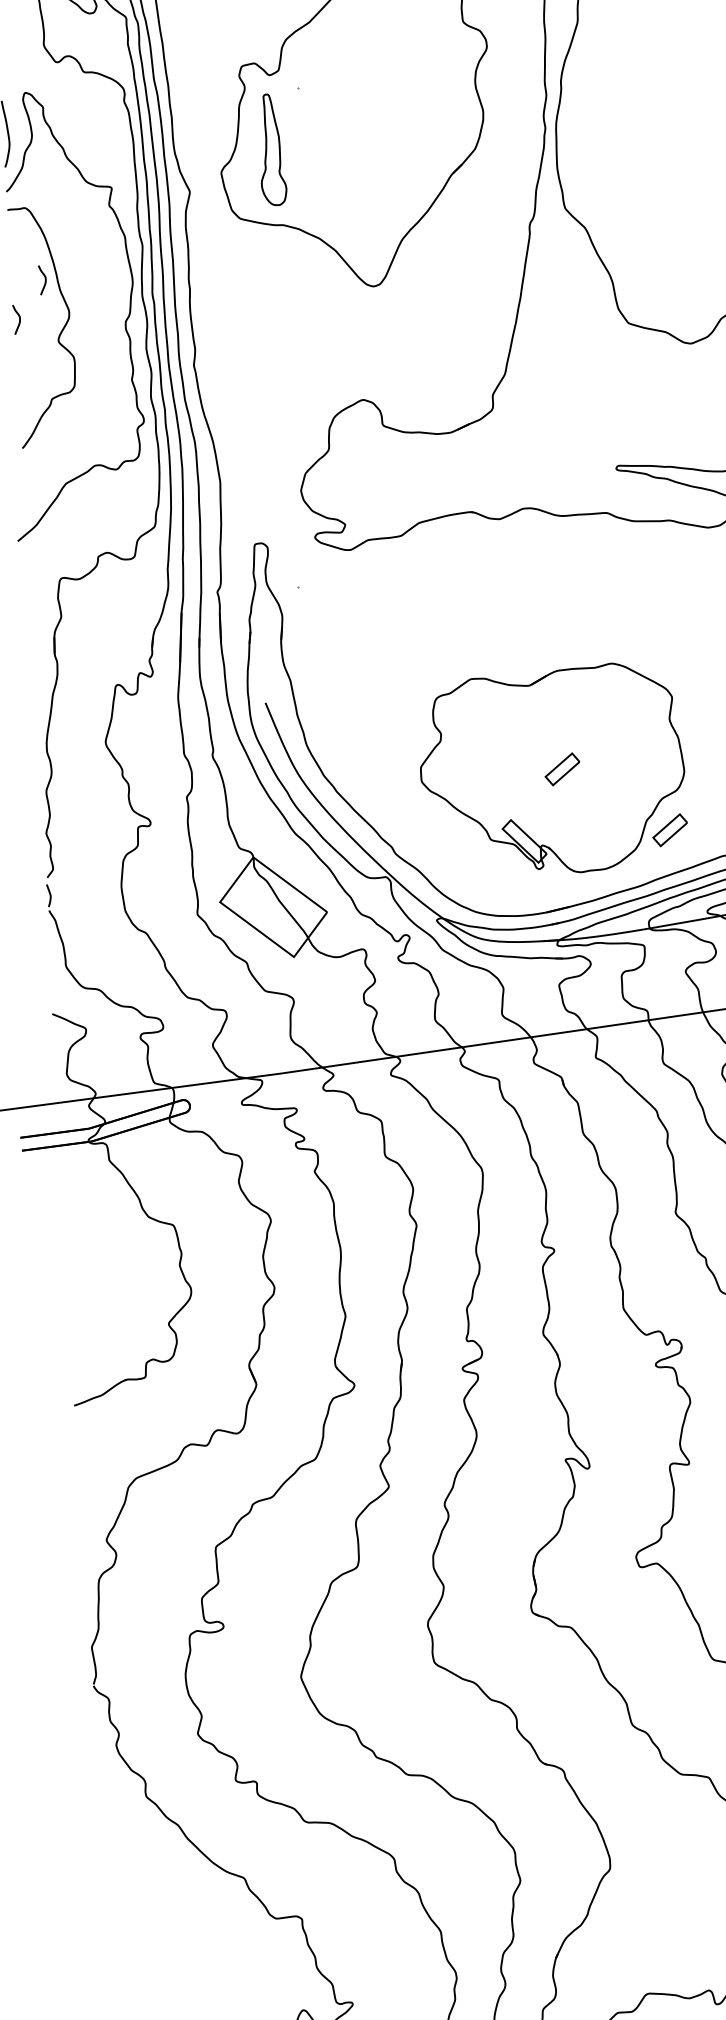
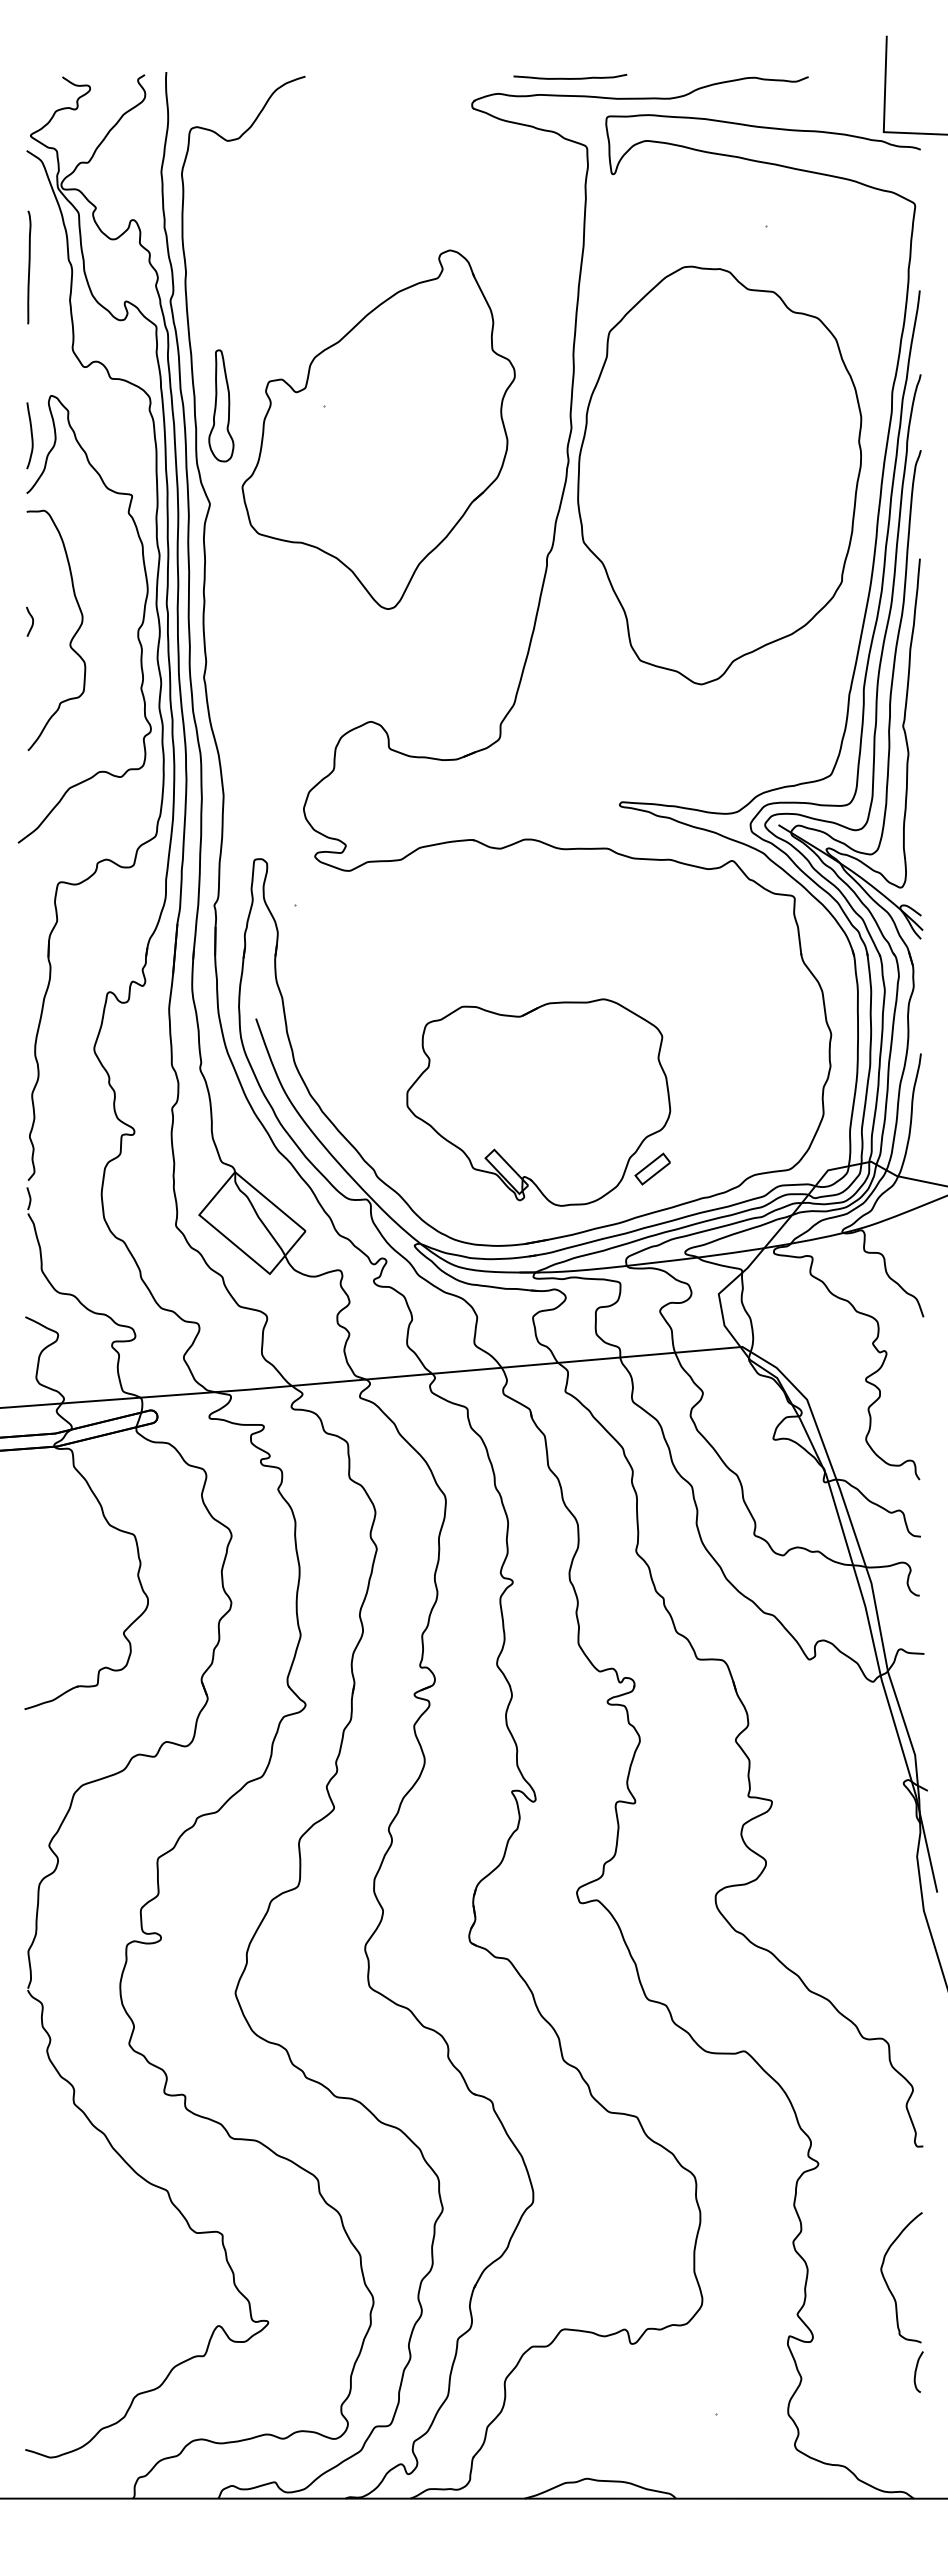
part: (272, 149) -> (221, 405), moved
curve: (45, 279) -> (60, 583), removed
part: (562, 768) -> (548, 1101), removed

